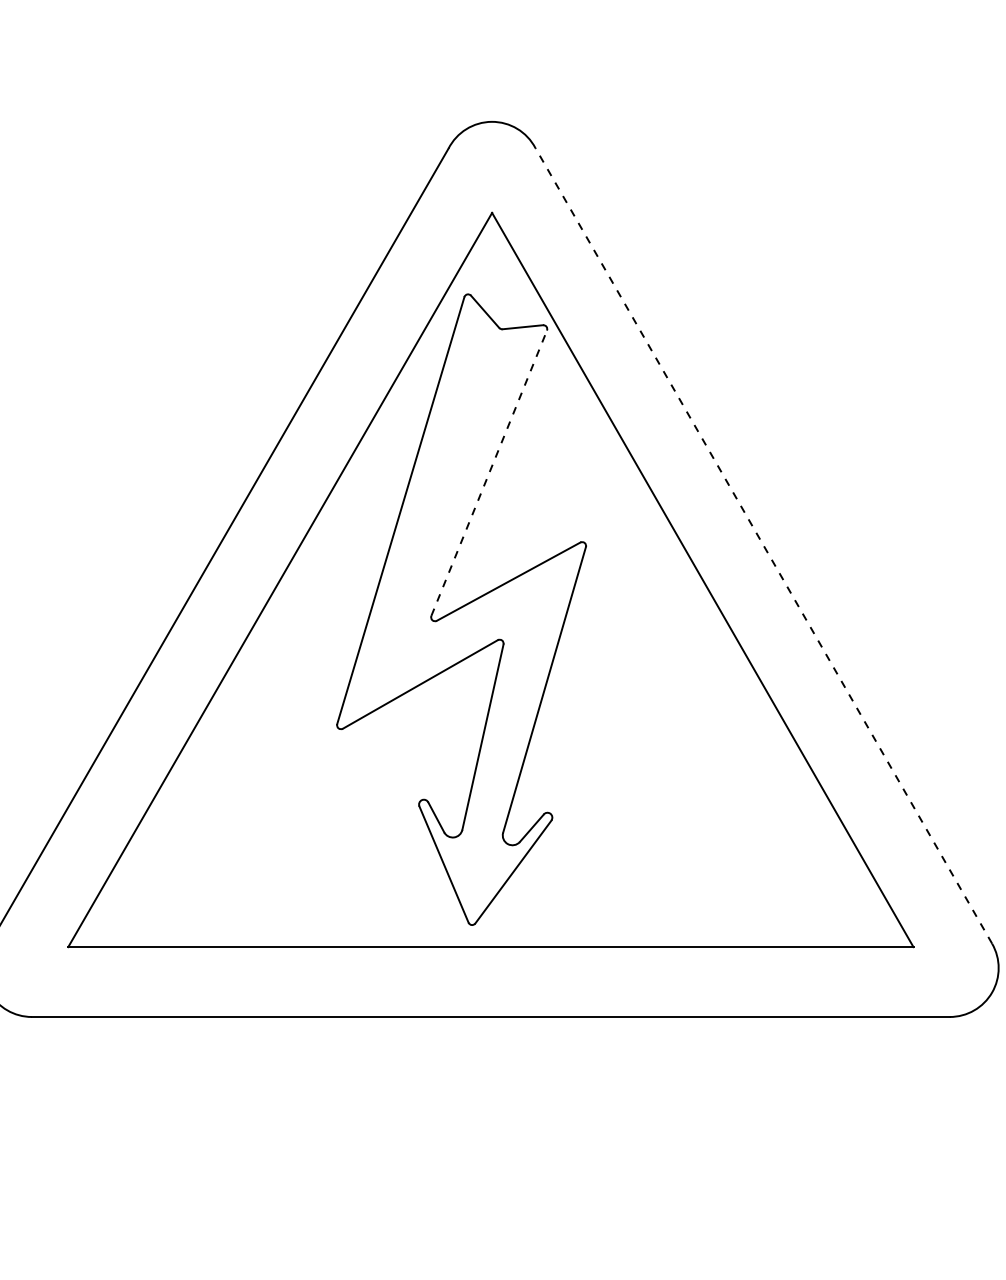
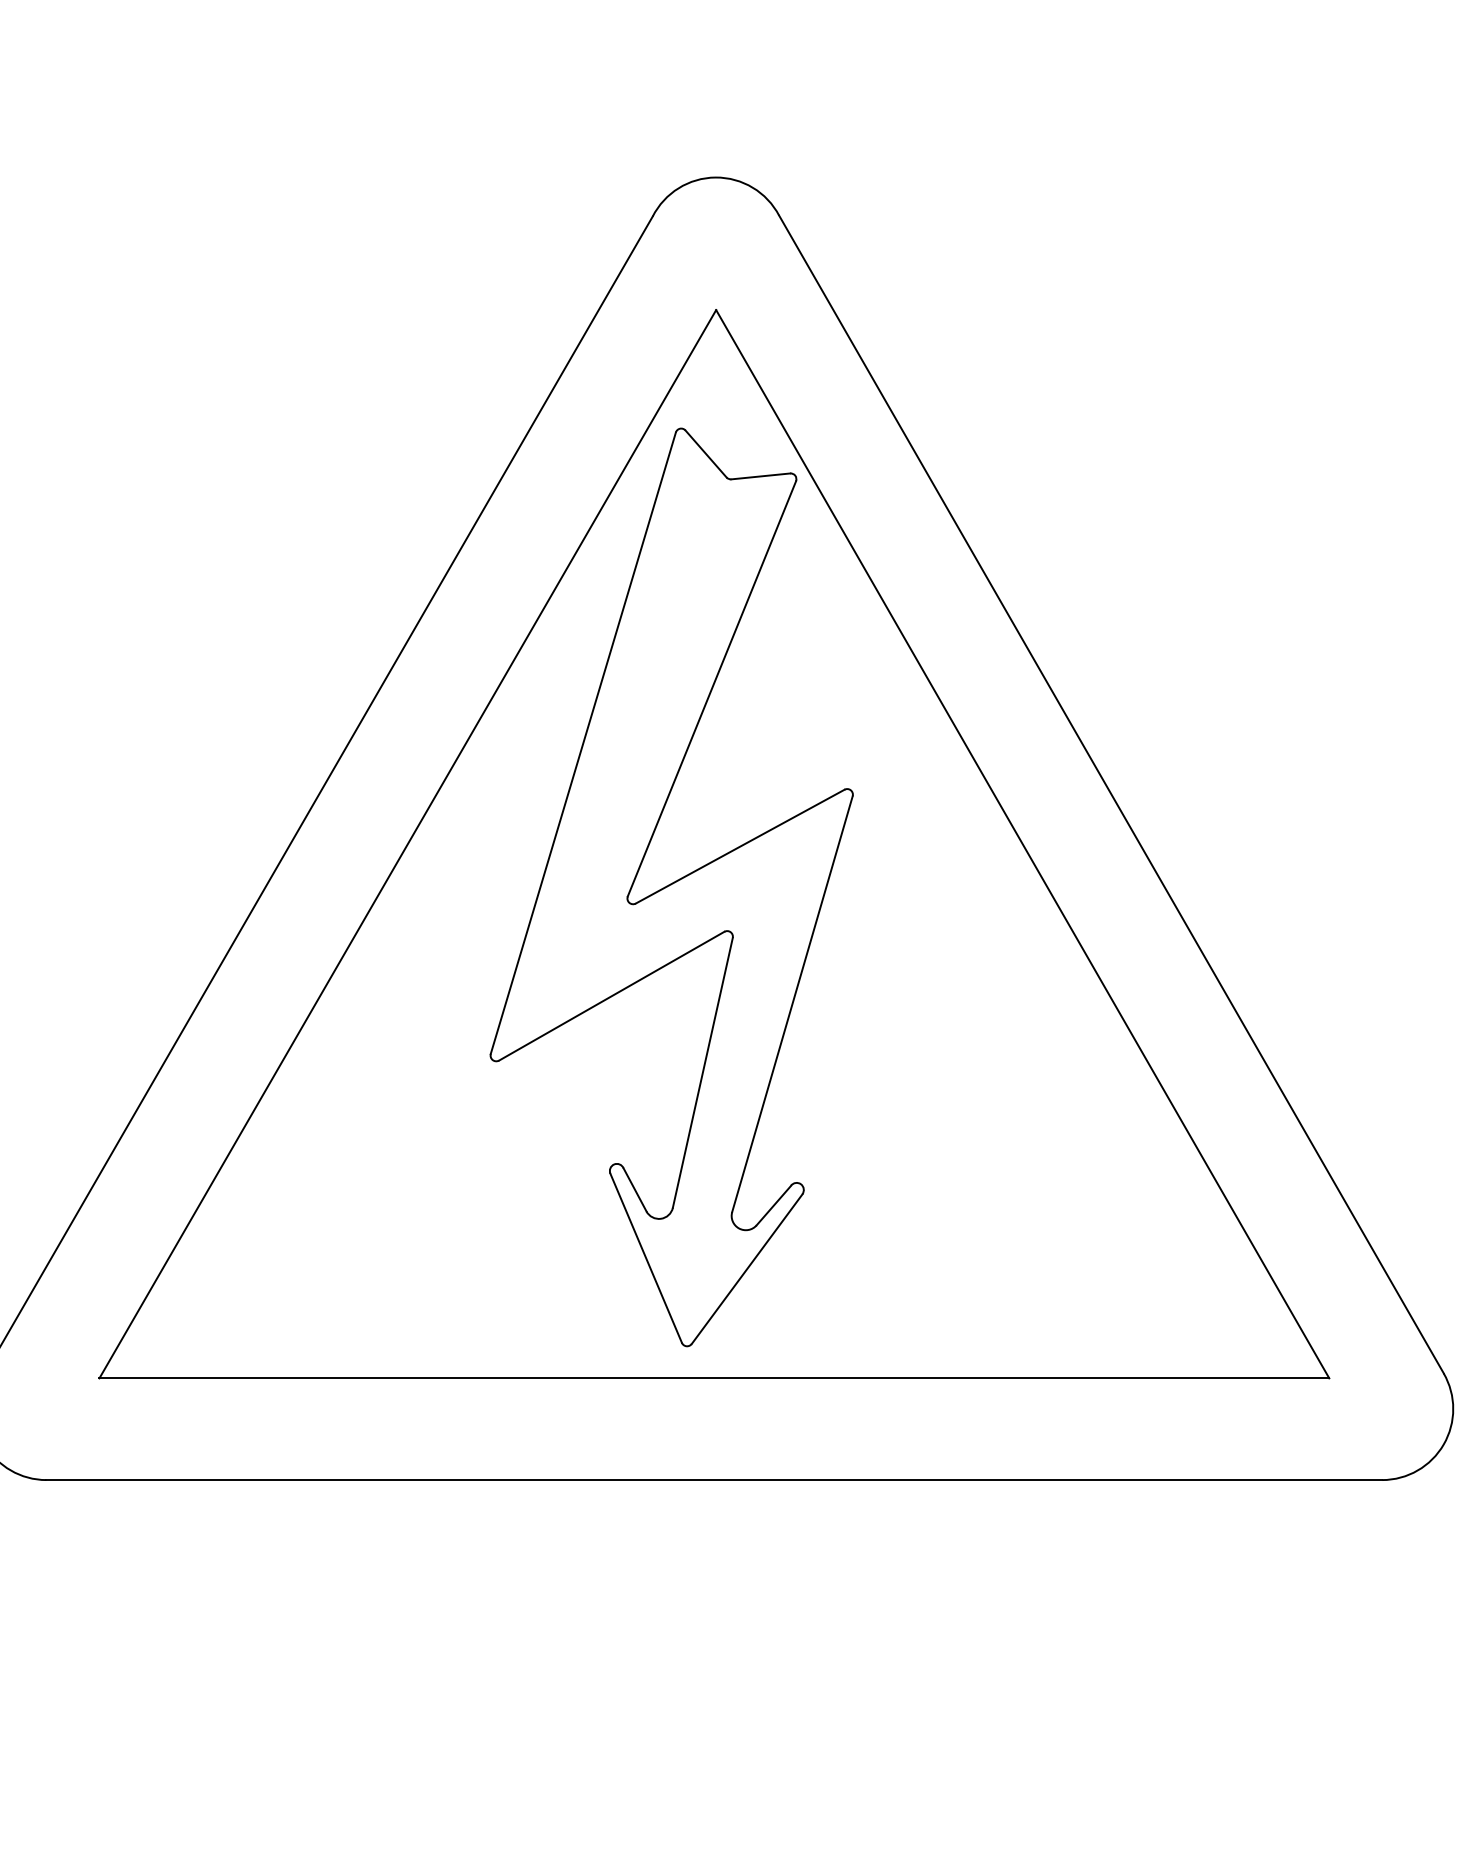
line: (489, 473) -> (712, 689), dashed -> solid
line: (763, 545) -> (1111, 793), dashed -> solid

